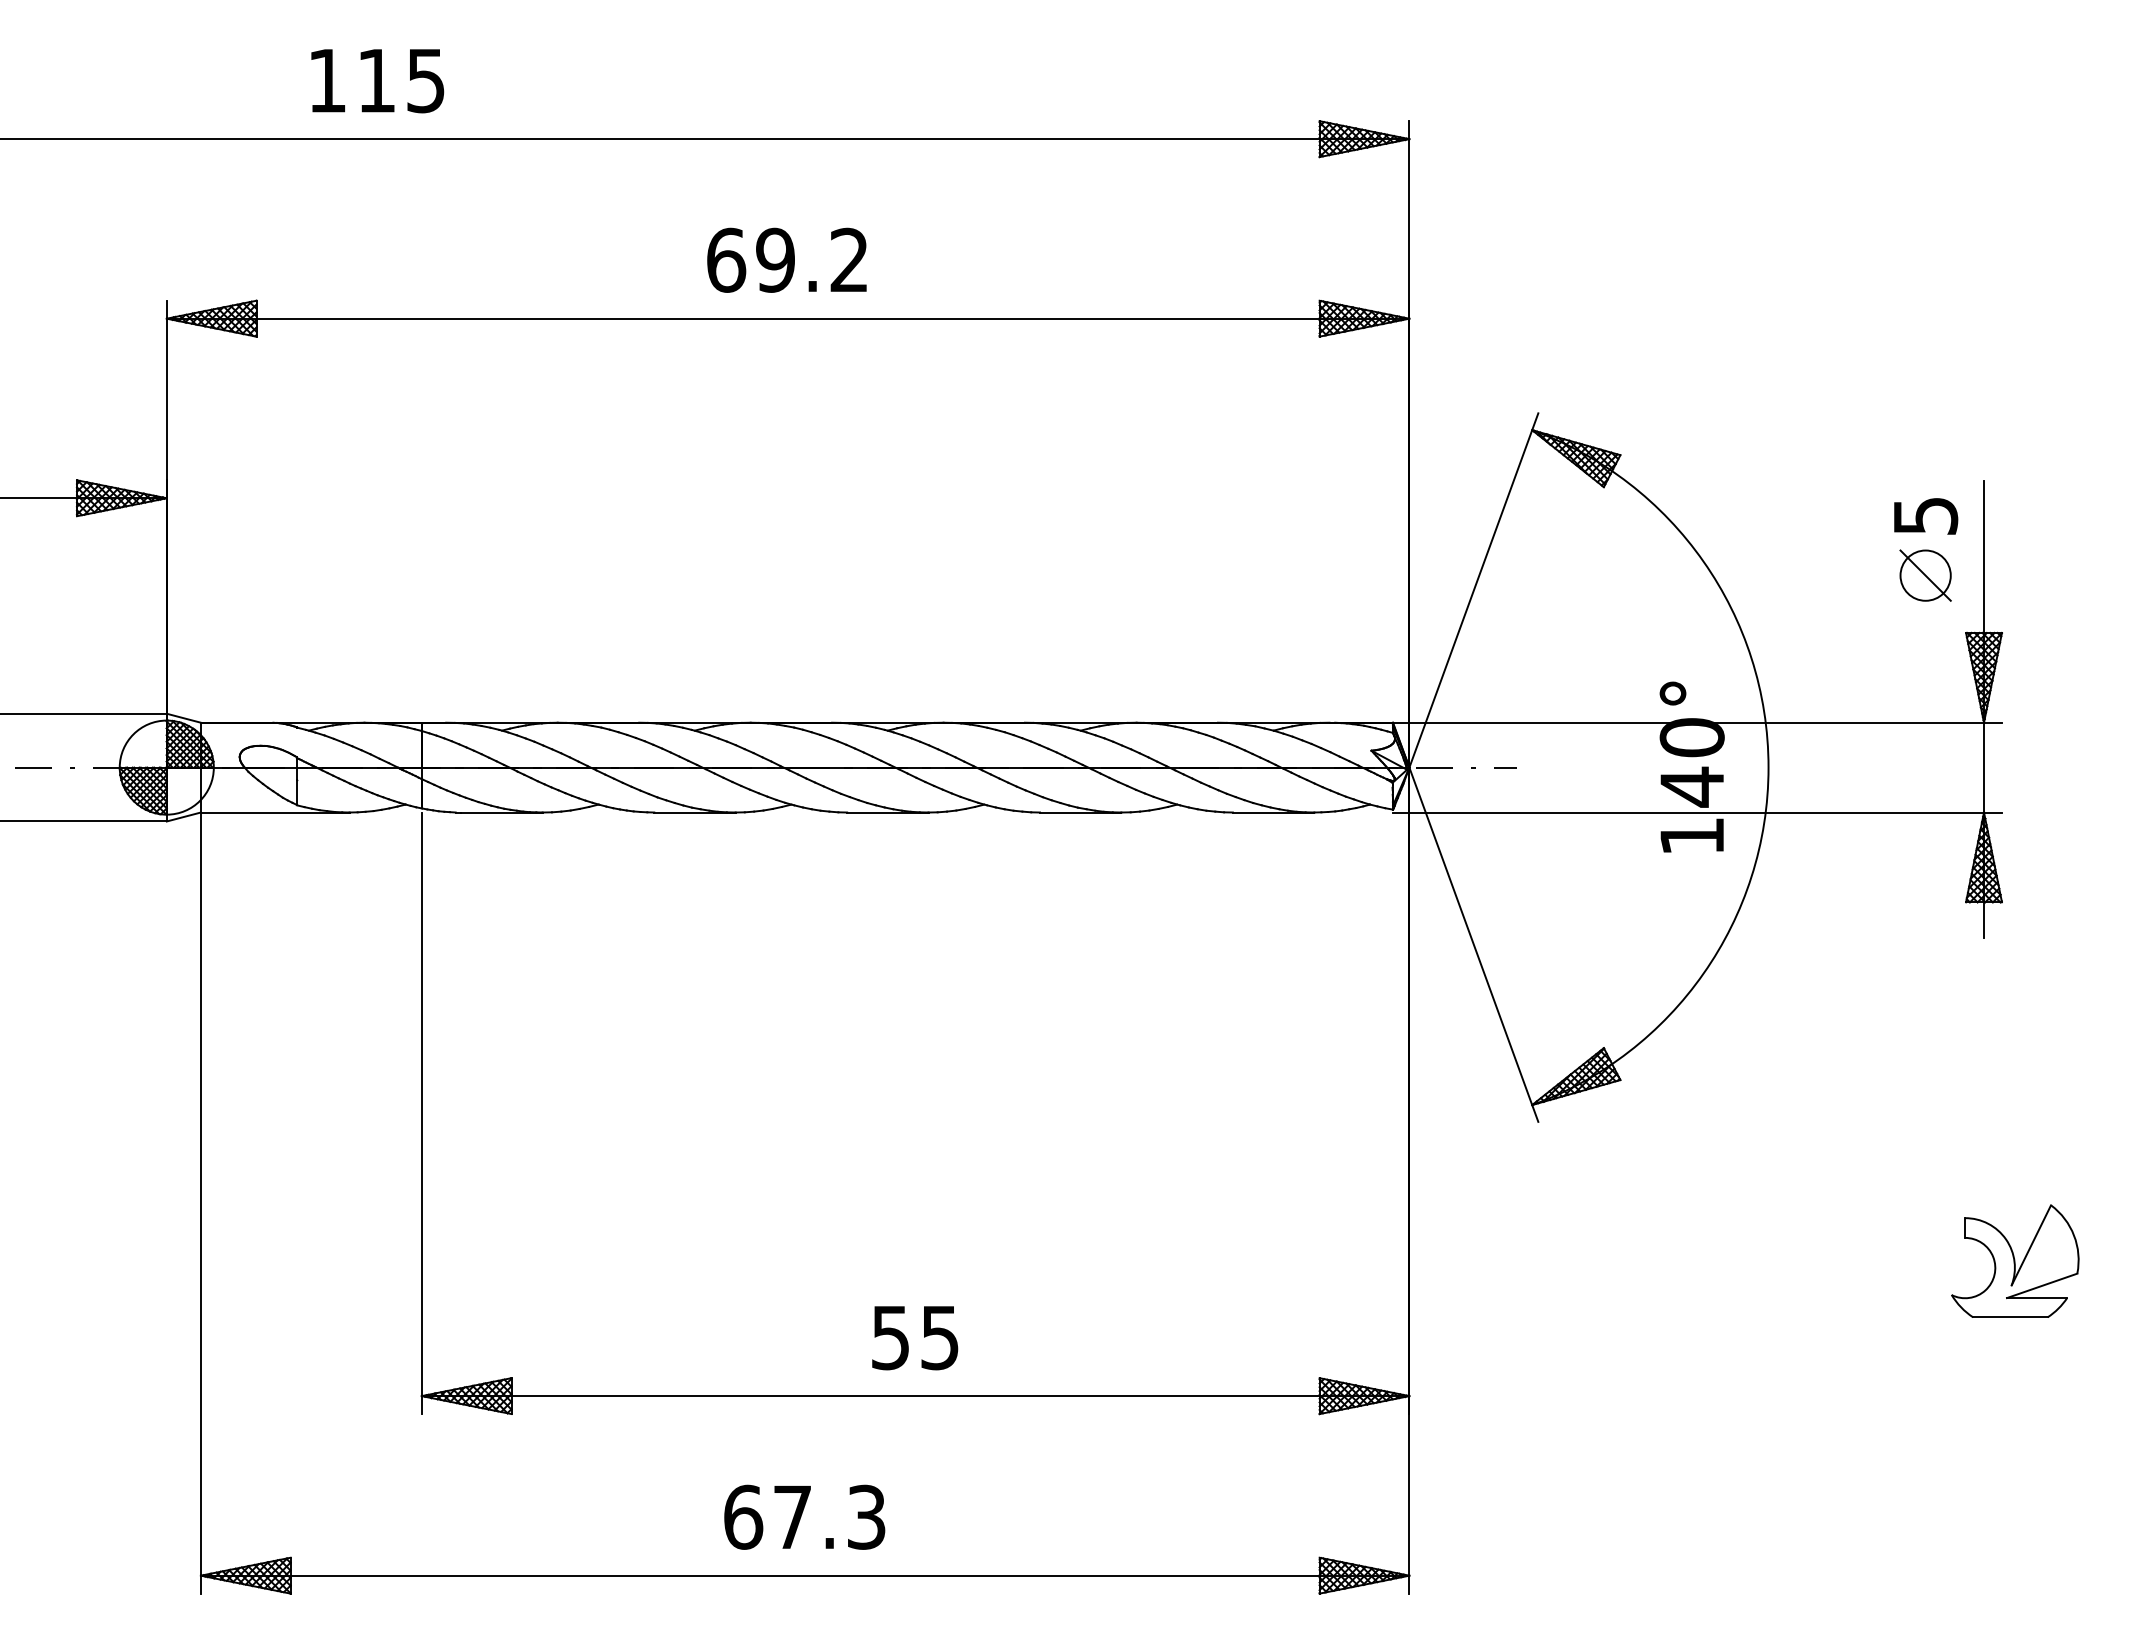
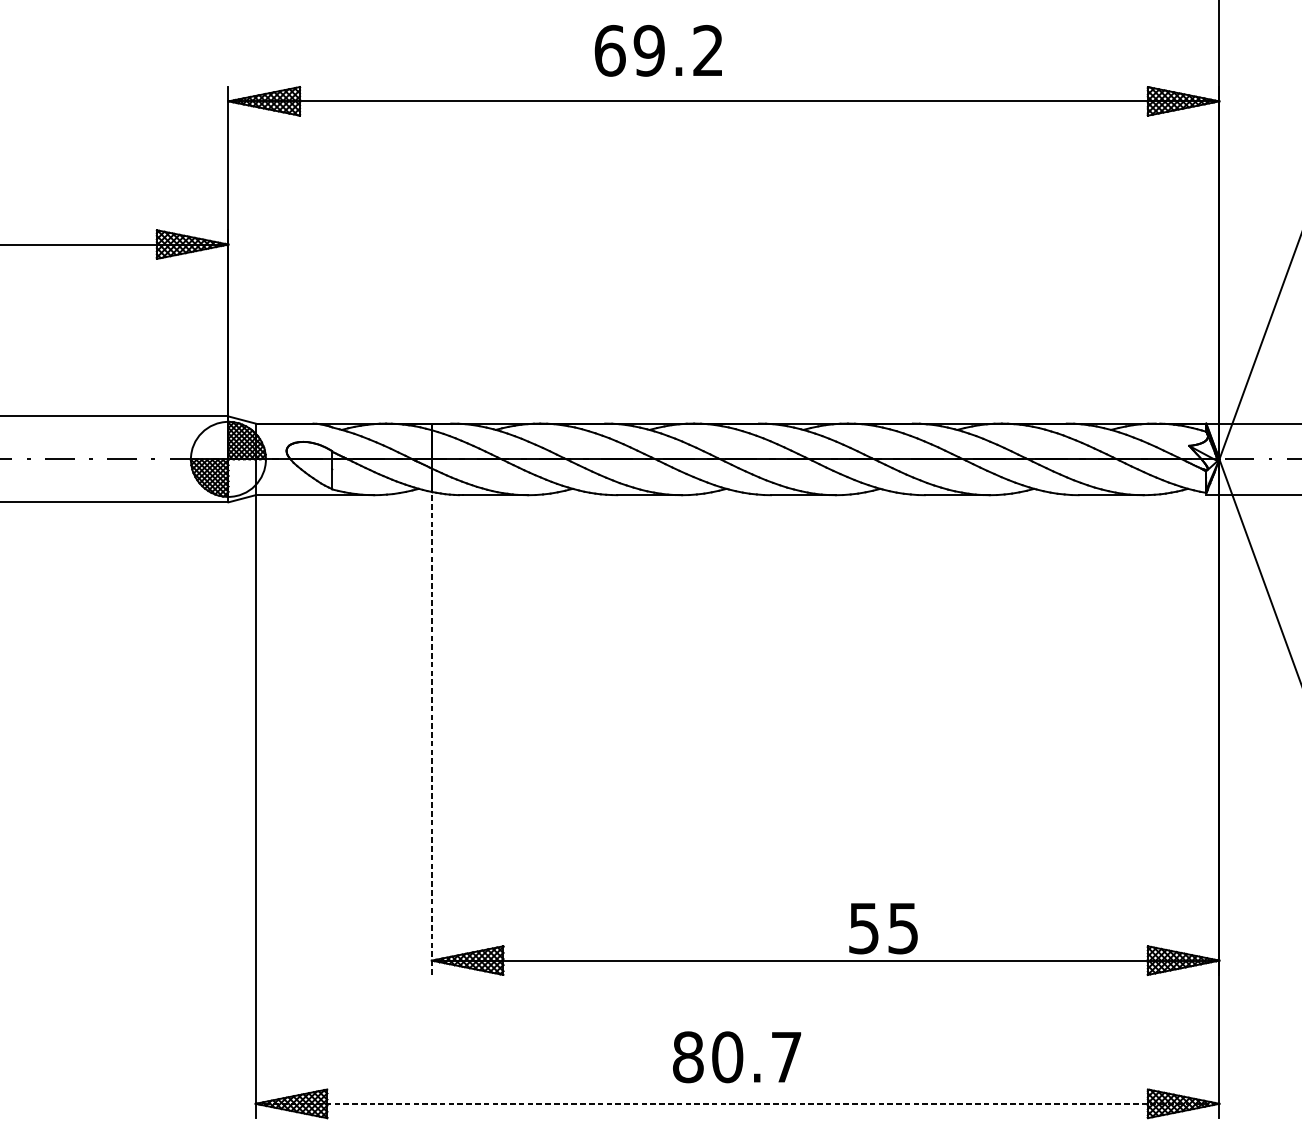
text: (786, 259) -> (658, 50), moved
line: (421, 1113) -> (431, 735), solid -> dashed
text: (915, 1338) -> (883, 929), moved
text: (804, 1516) -> (737, 1056), 67.3 -> 80.7
line: (805, 1575) -> (737, 1103), solid -> dashed

